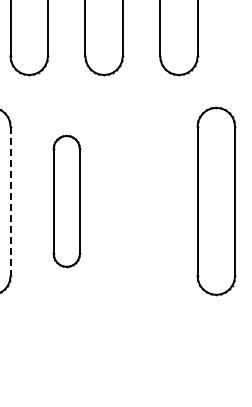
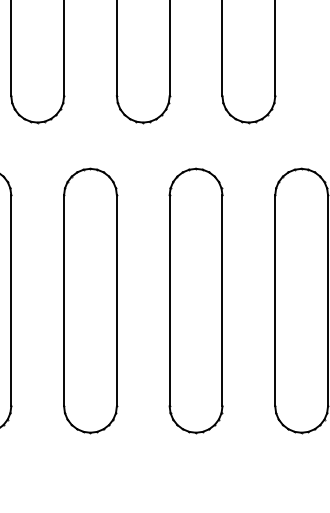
line: (10, 201) -> (11, 300), dashed -> solid
part: (66, 201) -> (90, 300), size x1.43
part: (141, 201) -> (196, 300), added

